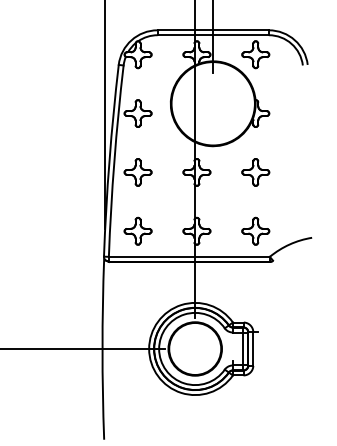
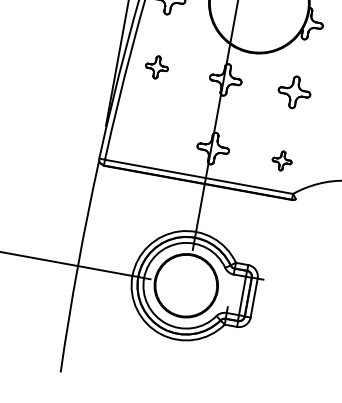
part: (137, 172) -> (156, 67), size x0.7
part: (137, 230) -> (144, 135), removed
part: (255, 230) -> (281, 160), size x0.6

